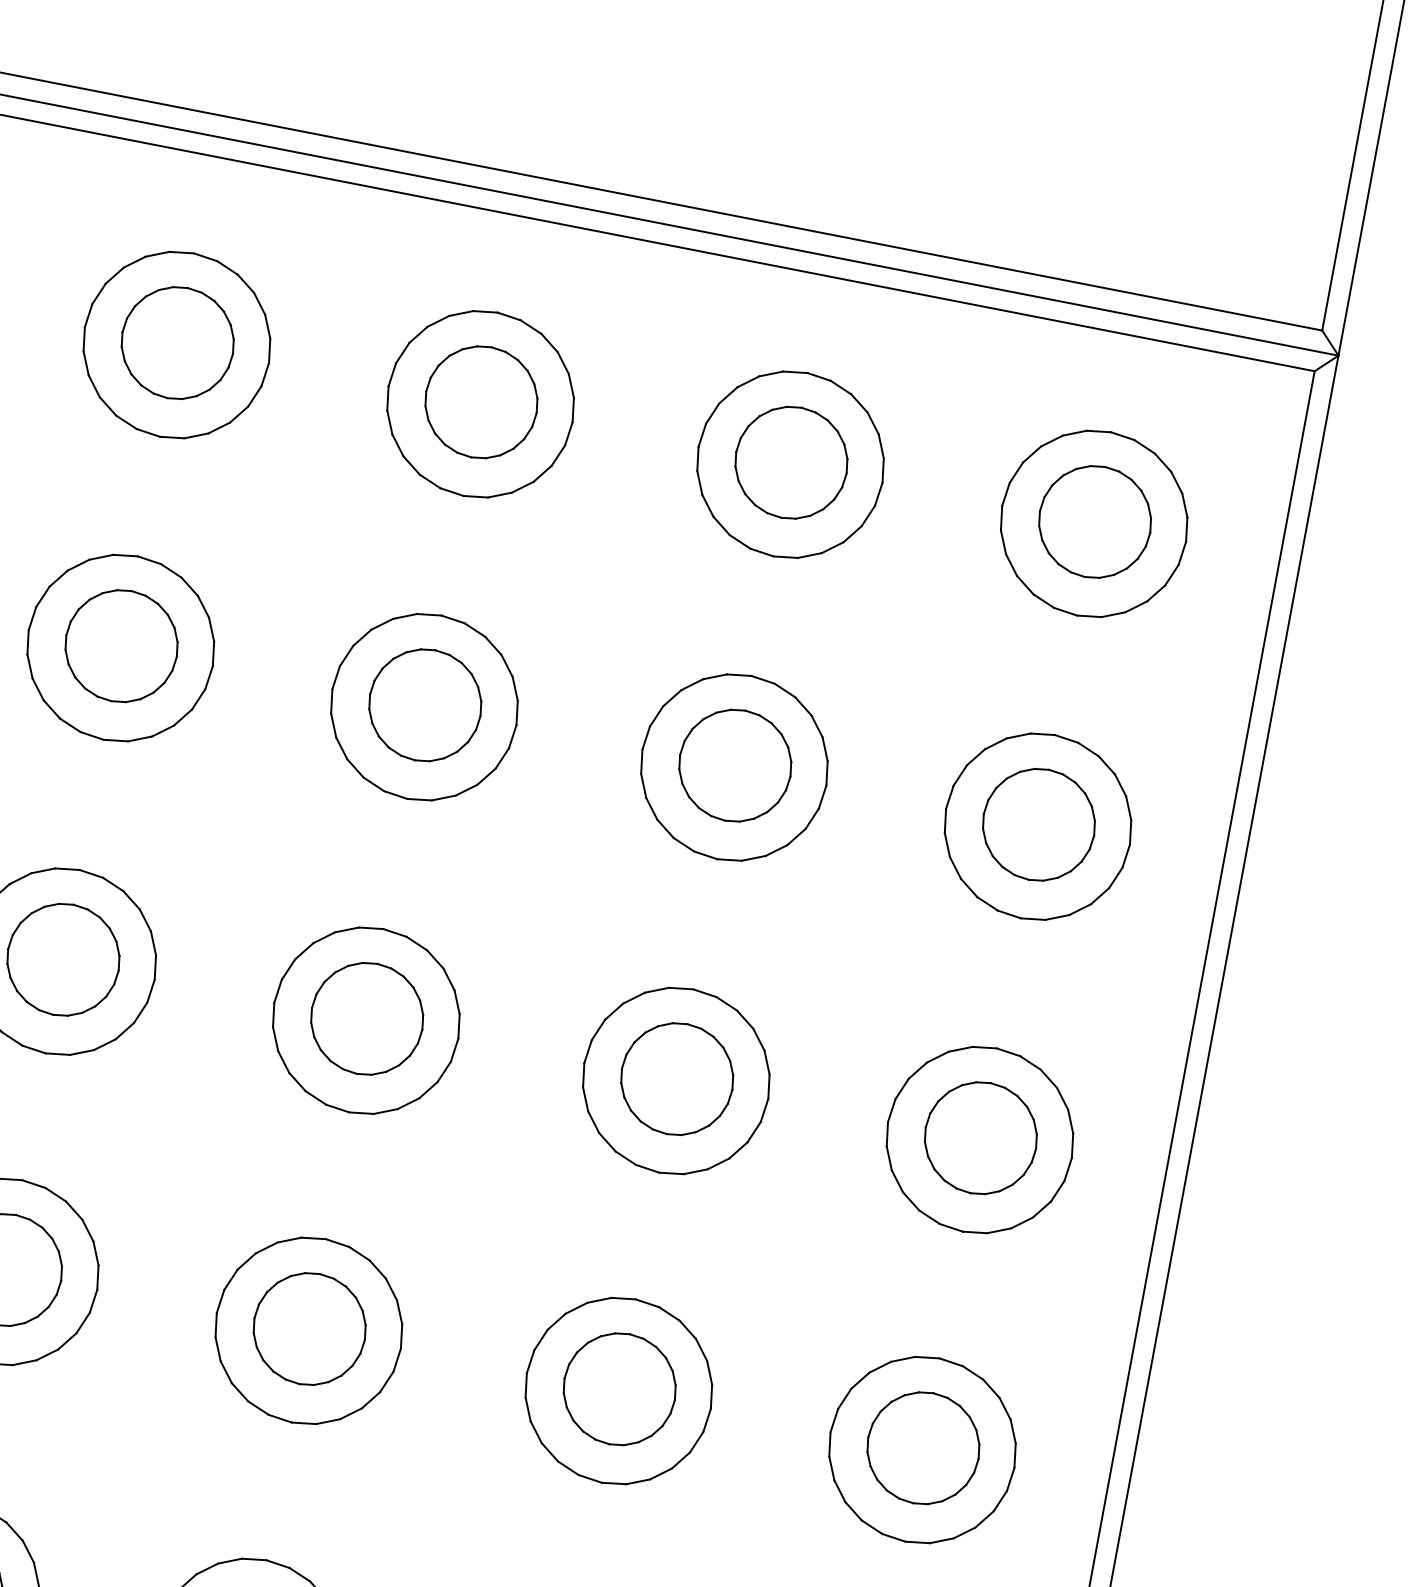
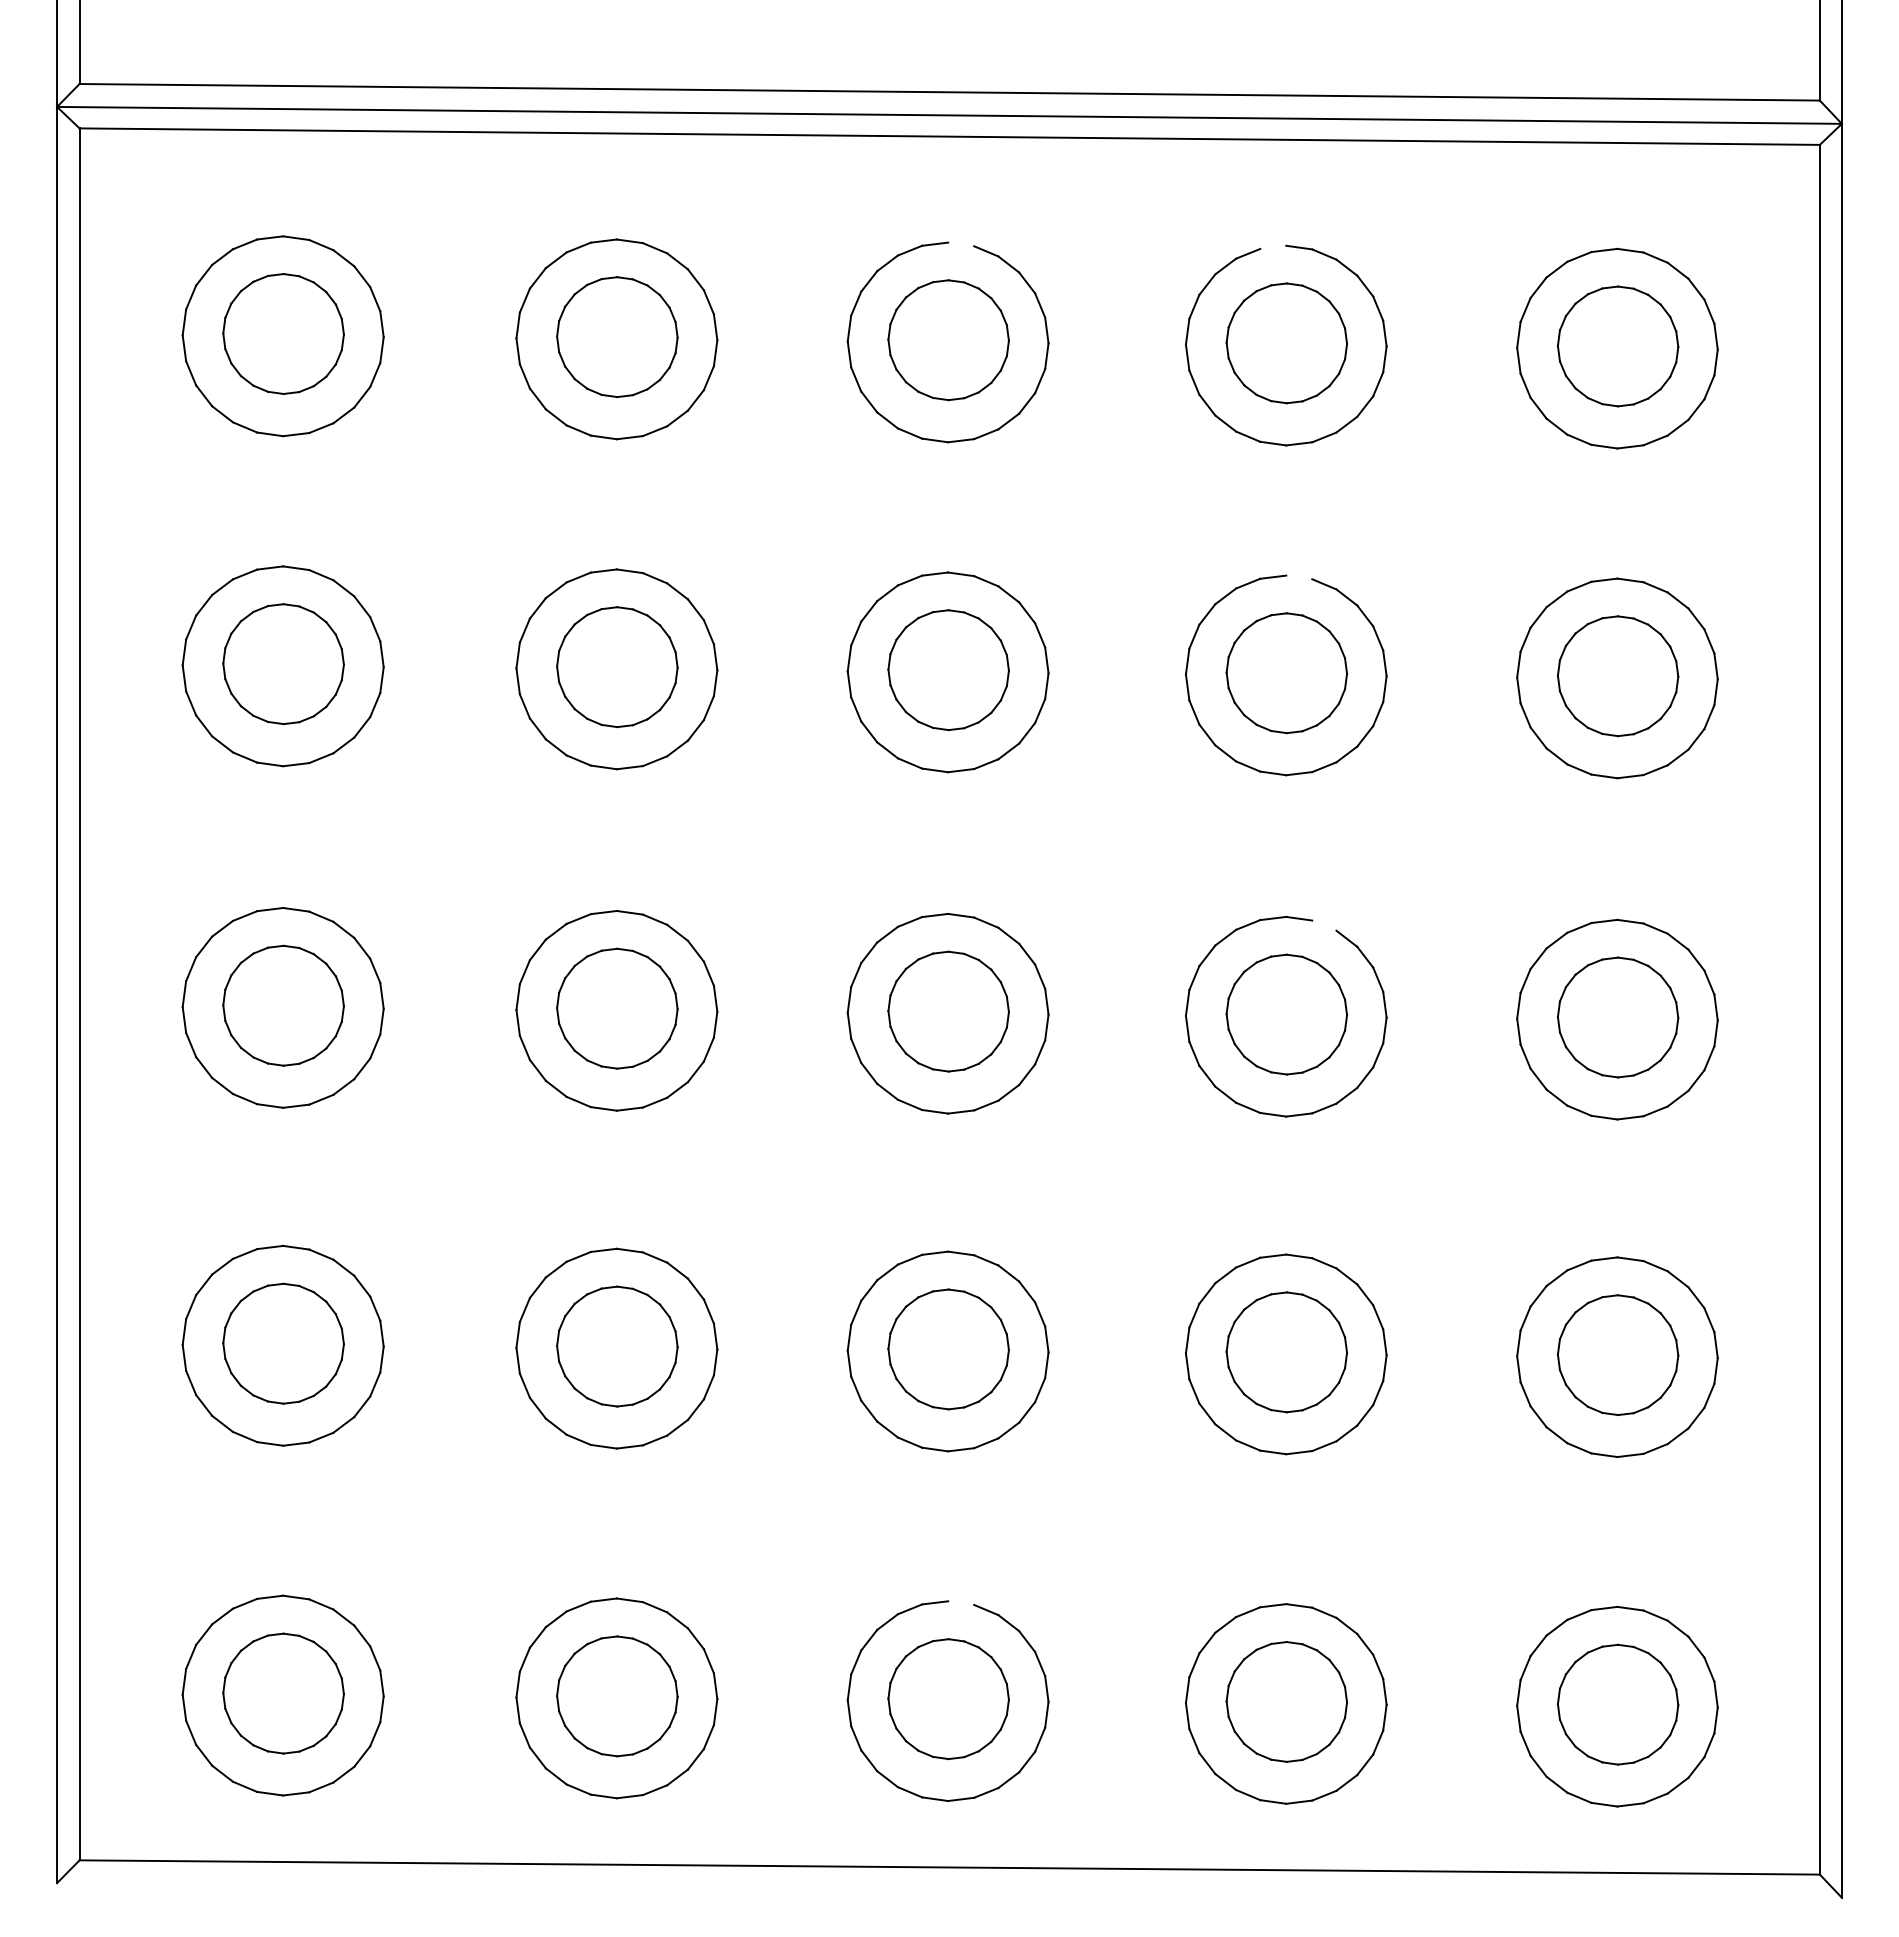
line: (509, 316) -> (961, 244), removed
line: (795, 371) -> (1273, 246), removed
line: (763, 679) -> (1299, 577), removed
line: (726, 1003) -> (1324, 925), removed
line: (278, 1563) -> (961, 1602), removed

